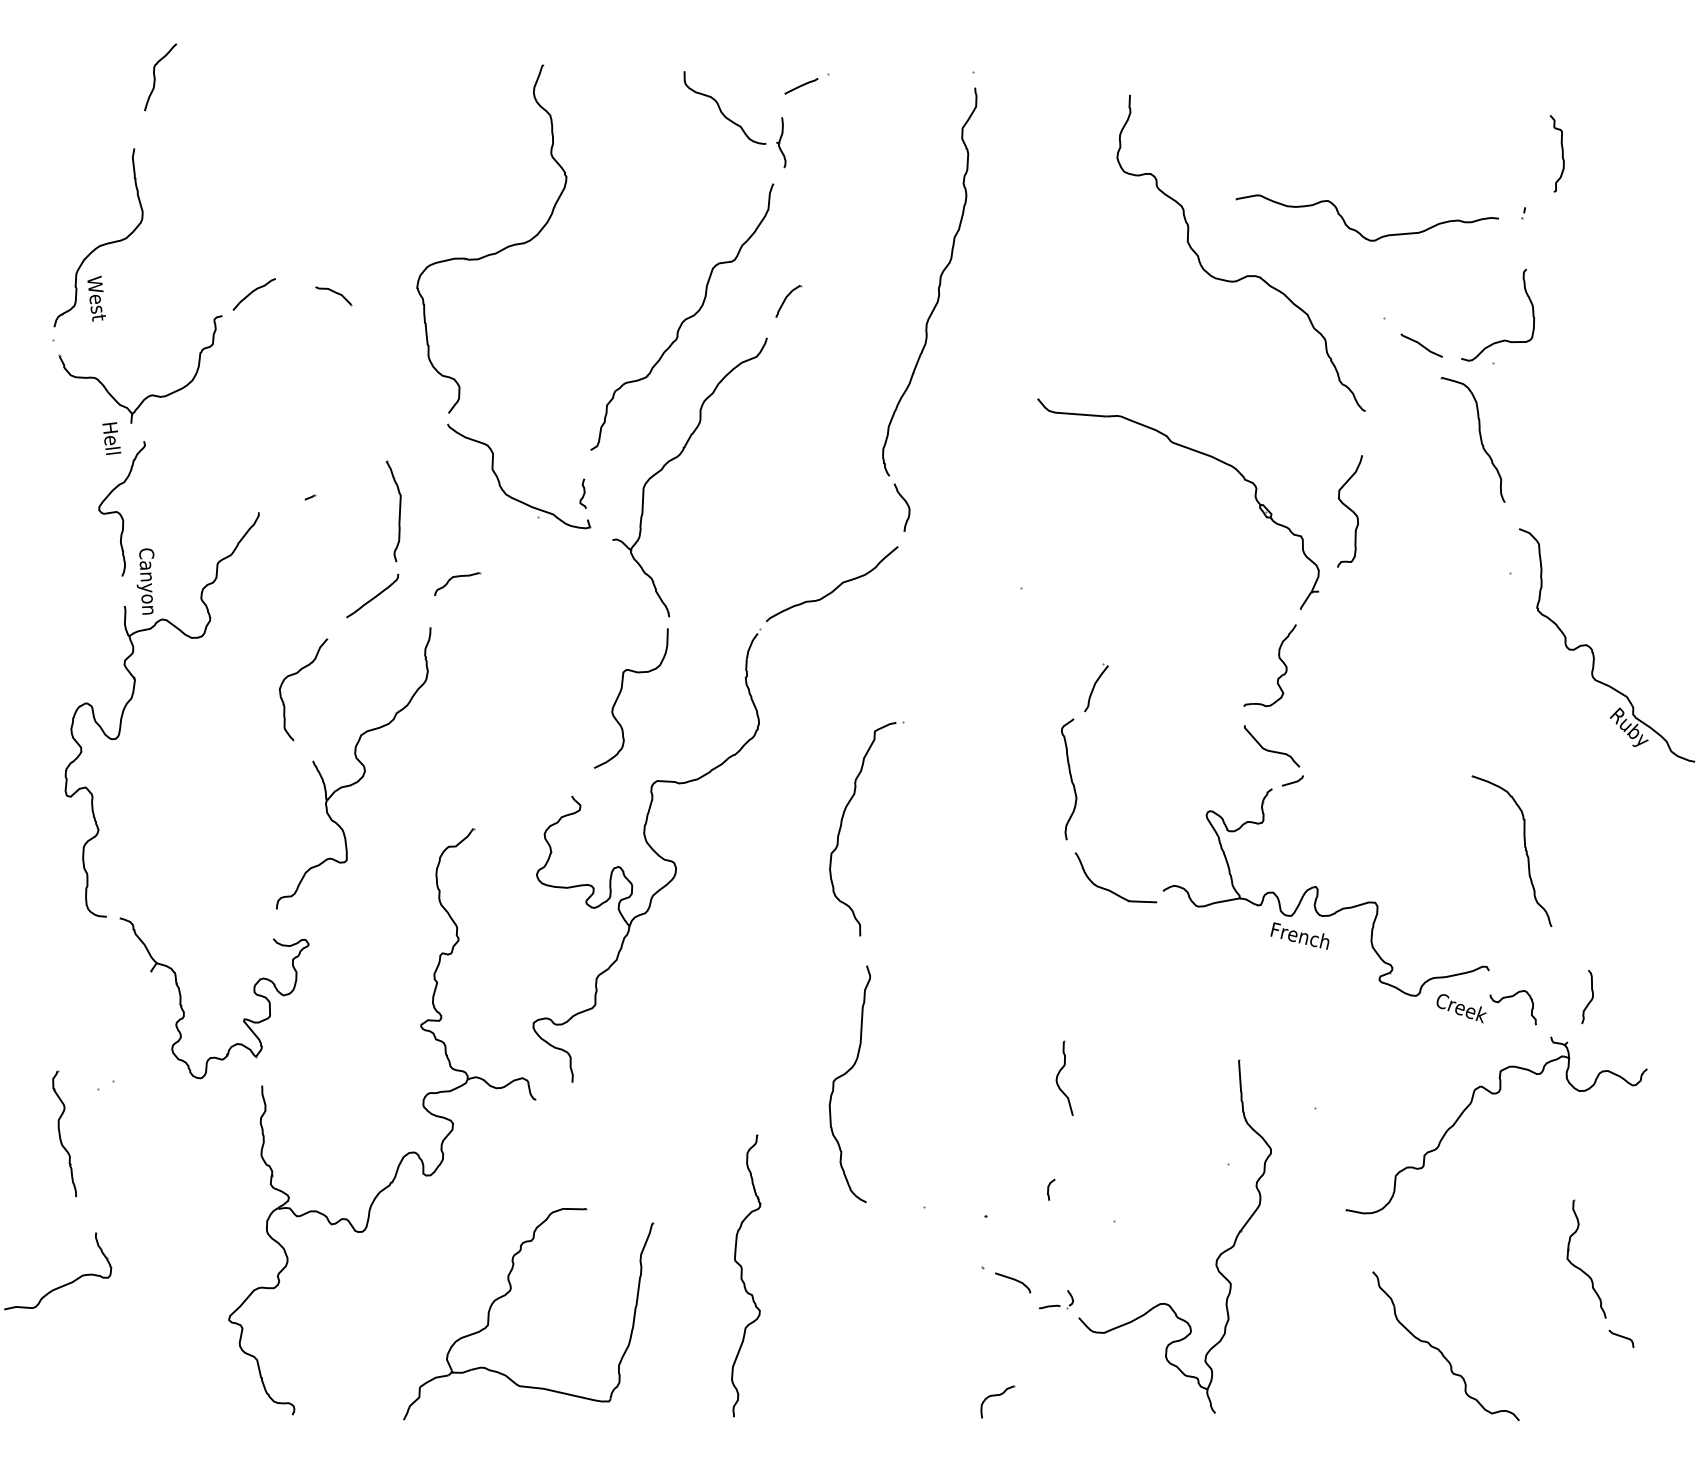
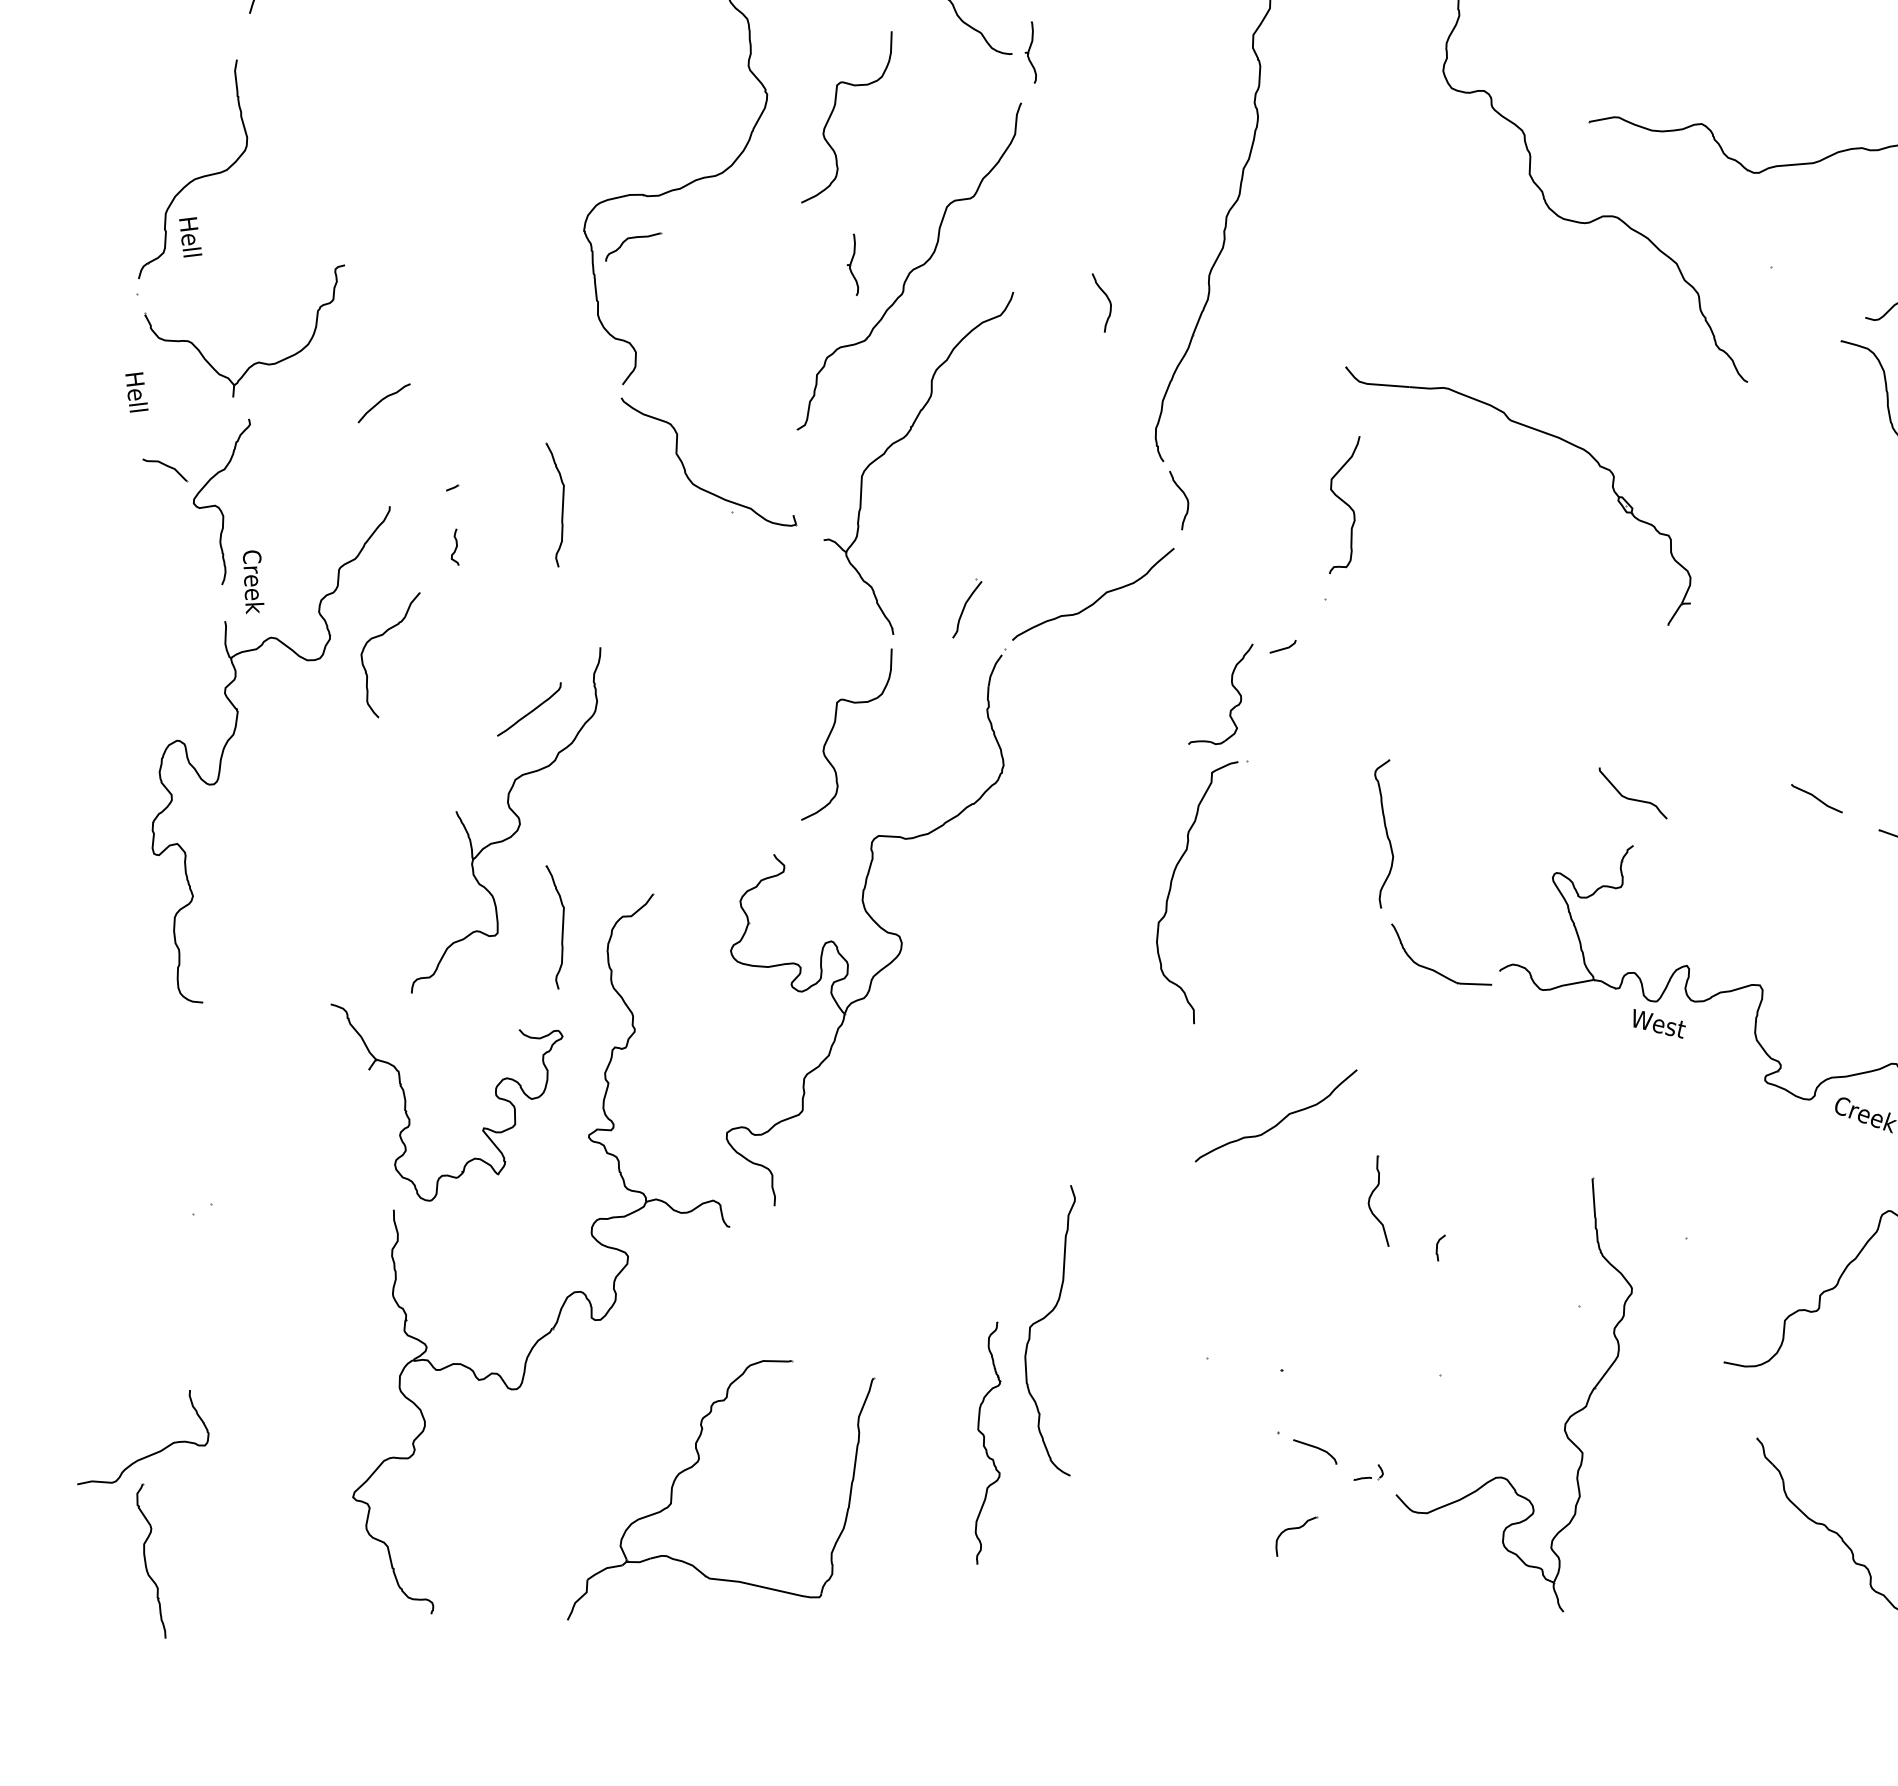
curve: (621, 189) -> (834, 110), added
curve: (252, 293) -> (381, 402), moved
part: (333, 296) -> (164, 470), moved
text: (96, 298) -> (190, 243), West -> Hell
part: (788, 301) -> (1039, 247), removed
part: (636, 315) -> (853, 264), added
curve: (843, 343) -> (1107, 299), added
curve: (1421, 345) -> (1816, 798), moved
text: (111, 438) -> (136, 392), moved
curve: (583, 493) -> (455, 546), moved
curve: (1349, 510) -> (1344, 503), moved
part: (457, 583) -> (633, 246), moved
text: (146, 587) -> (251, 598), Canyon -> Creek
curve: (374, 596) -> (531, 710), moved
part: (1278, 658) -> (1231, 685), moved
curve: (296, 674) -> (381, 636), moved
part: (1096, 687) -> (967, 608), moved
line: (1293, 781) -> (1283, 647), moved
part: (842, 823) -> (1172, 885), moved
part: (393, 855) -> (554, 927), added
text: (1299, 935) -> (1666, 1025), French -> West
part: (184, 1011) -> (410, 1118), moved
curve: (984, 1012) -> (1280, 1120), added
curve: (844, 1075) -> (1043, 1320), moved
part: (64, 1133) -> (151, 1560), moved
curve: (1049, 1189) -> (1438, 1247), moved
part: (746, 1275) -> (988, 1442), size x0.7
part: (1056, 1299) -> (1368, 1472), size x0.7
part: (997, 1401) -> (1296, 1536), moved

